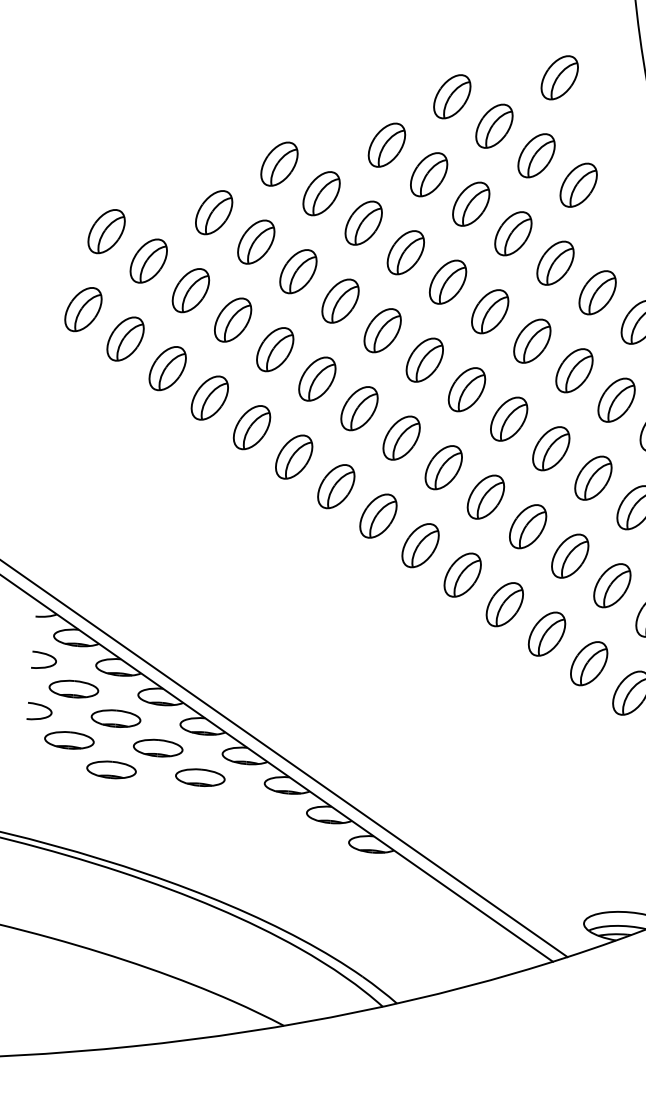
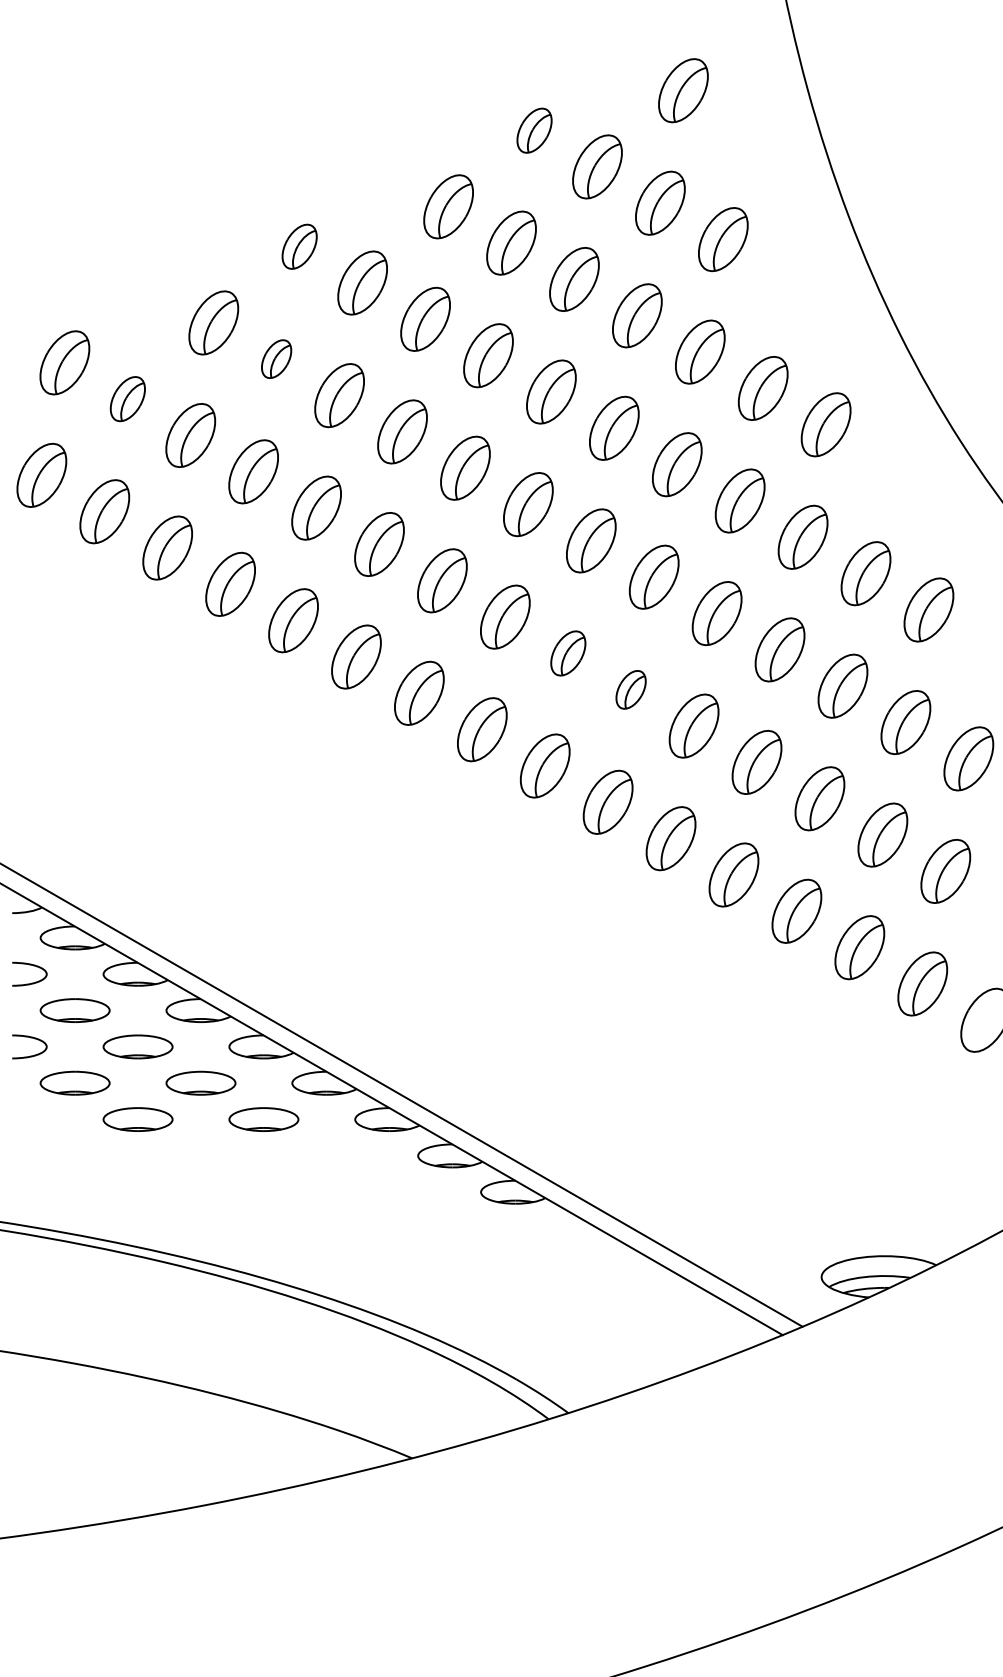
part: (452, 96) -> (534, 130), size x0.7
part: (279, 164) -> (299, 246), size x0.7
part: (256, 241) -> (276, 358), size x0.6
part: (148, 260) -> (127, 398), size x0.7
part: (443, 467) -> (568, 653), size x0.7
part: (485, 496) -> (630, 689), size x0.6

